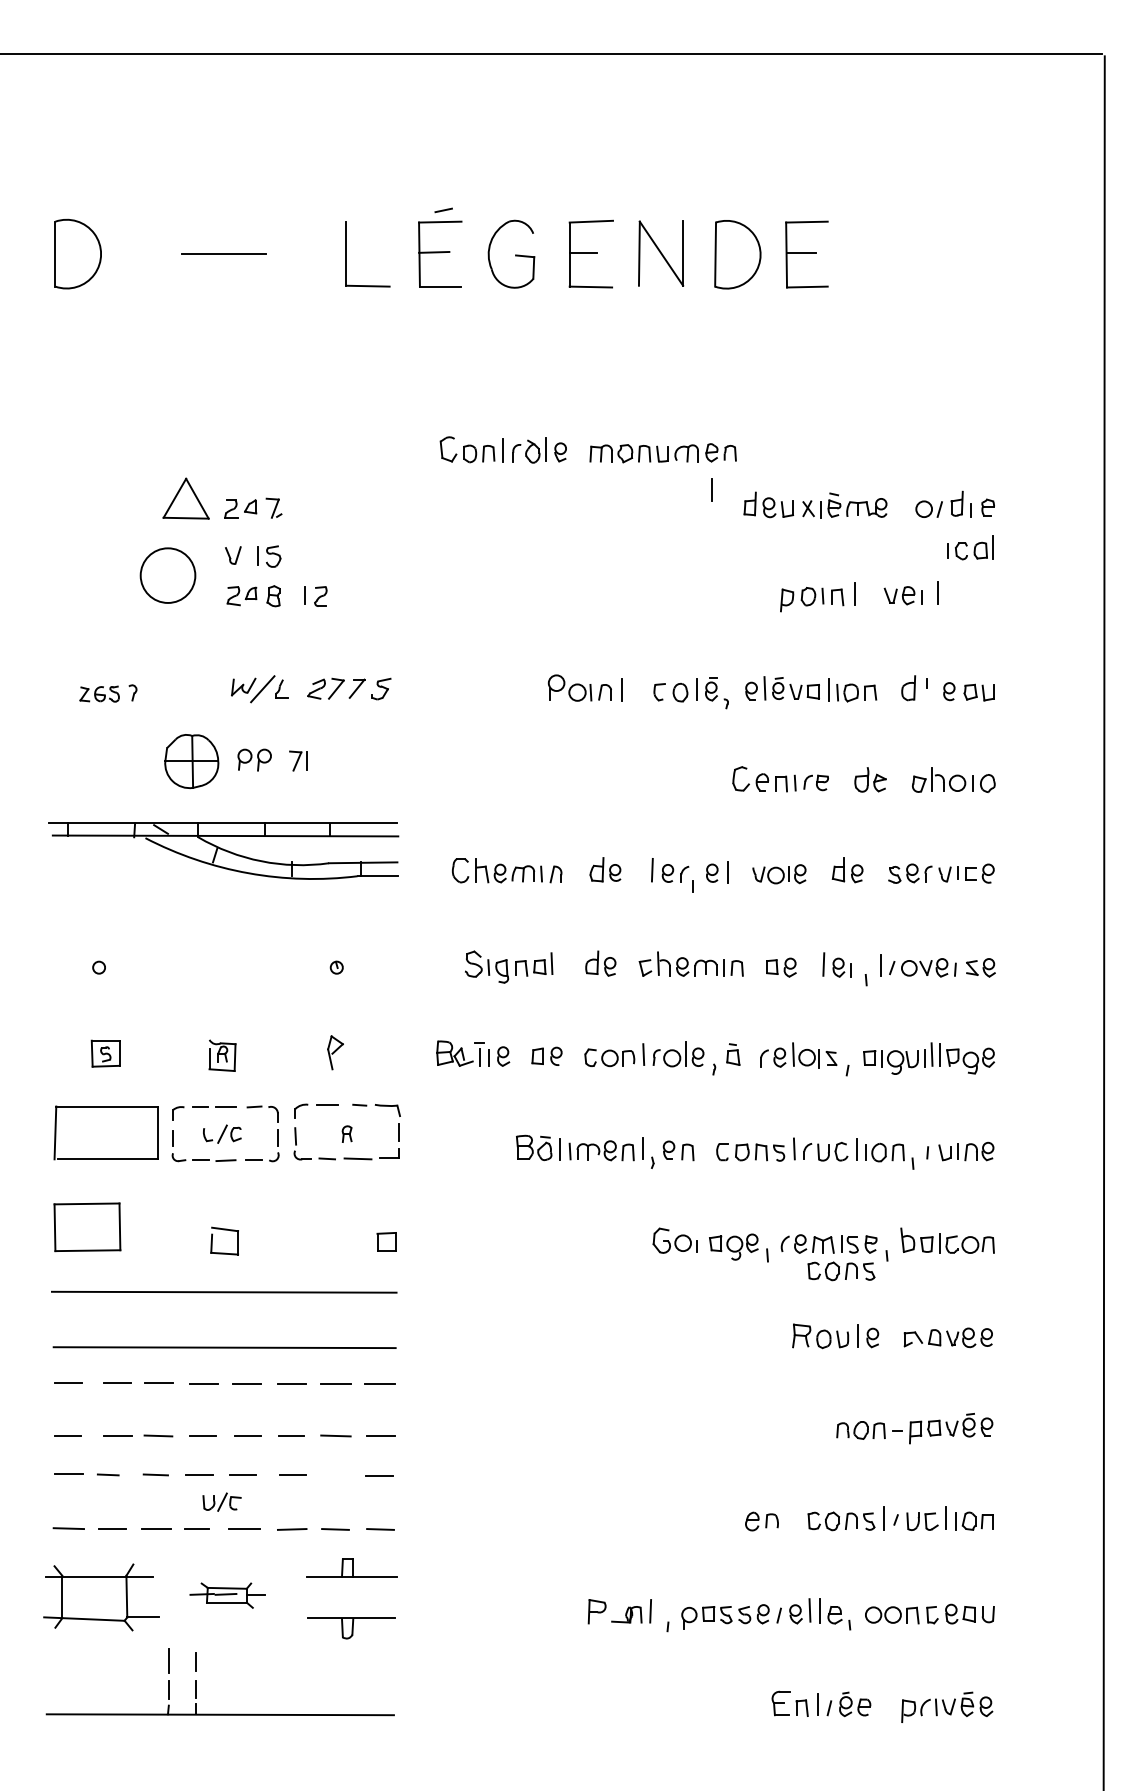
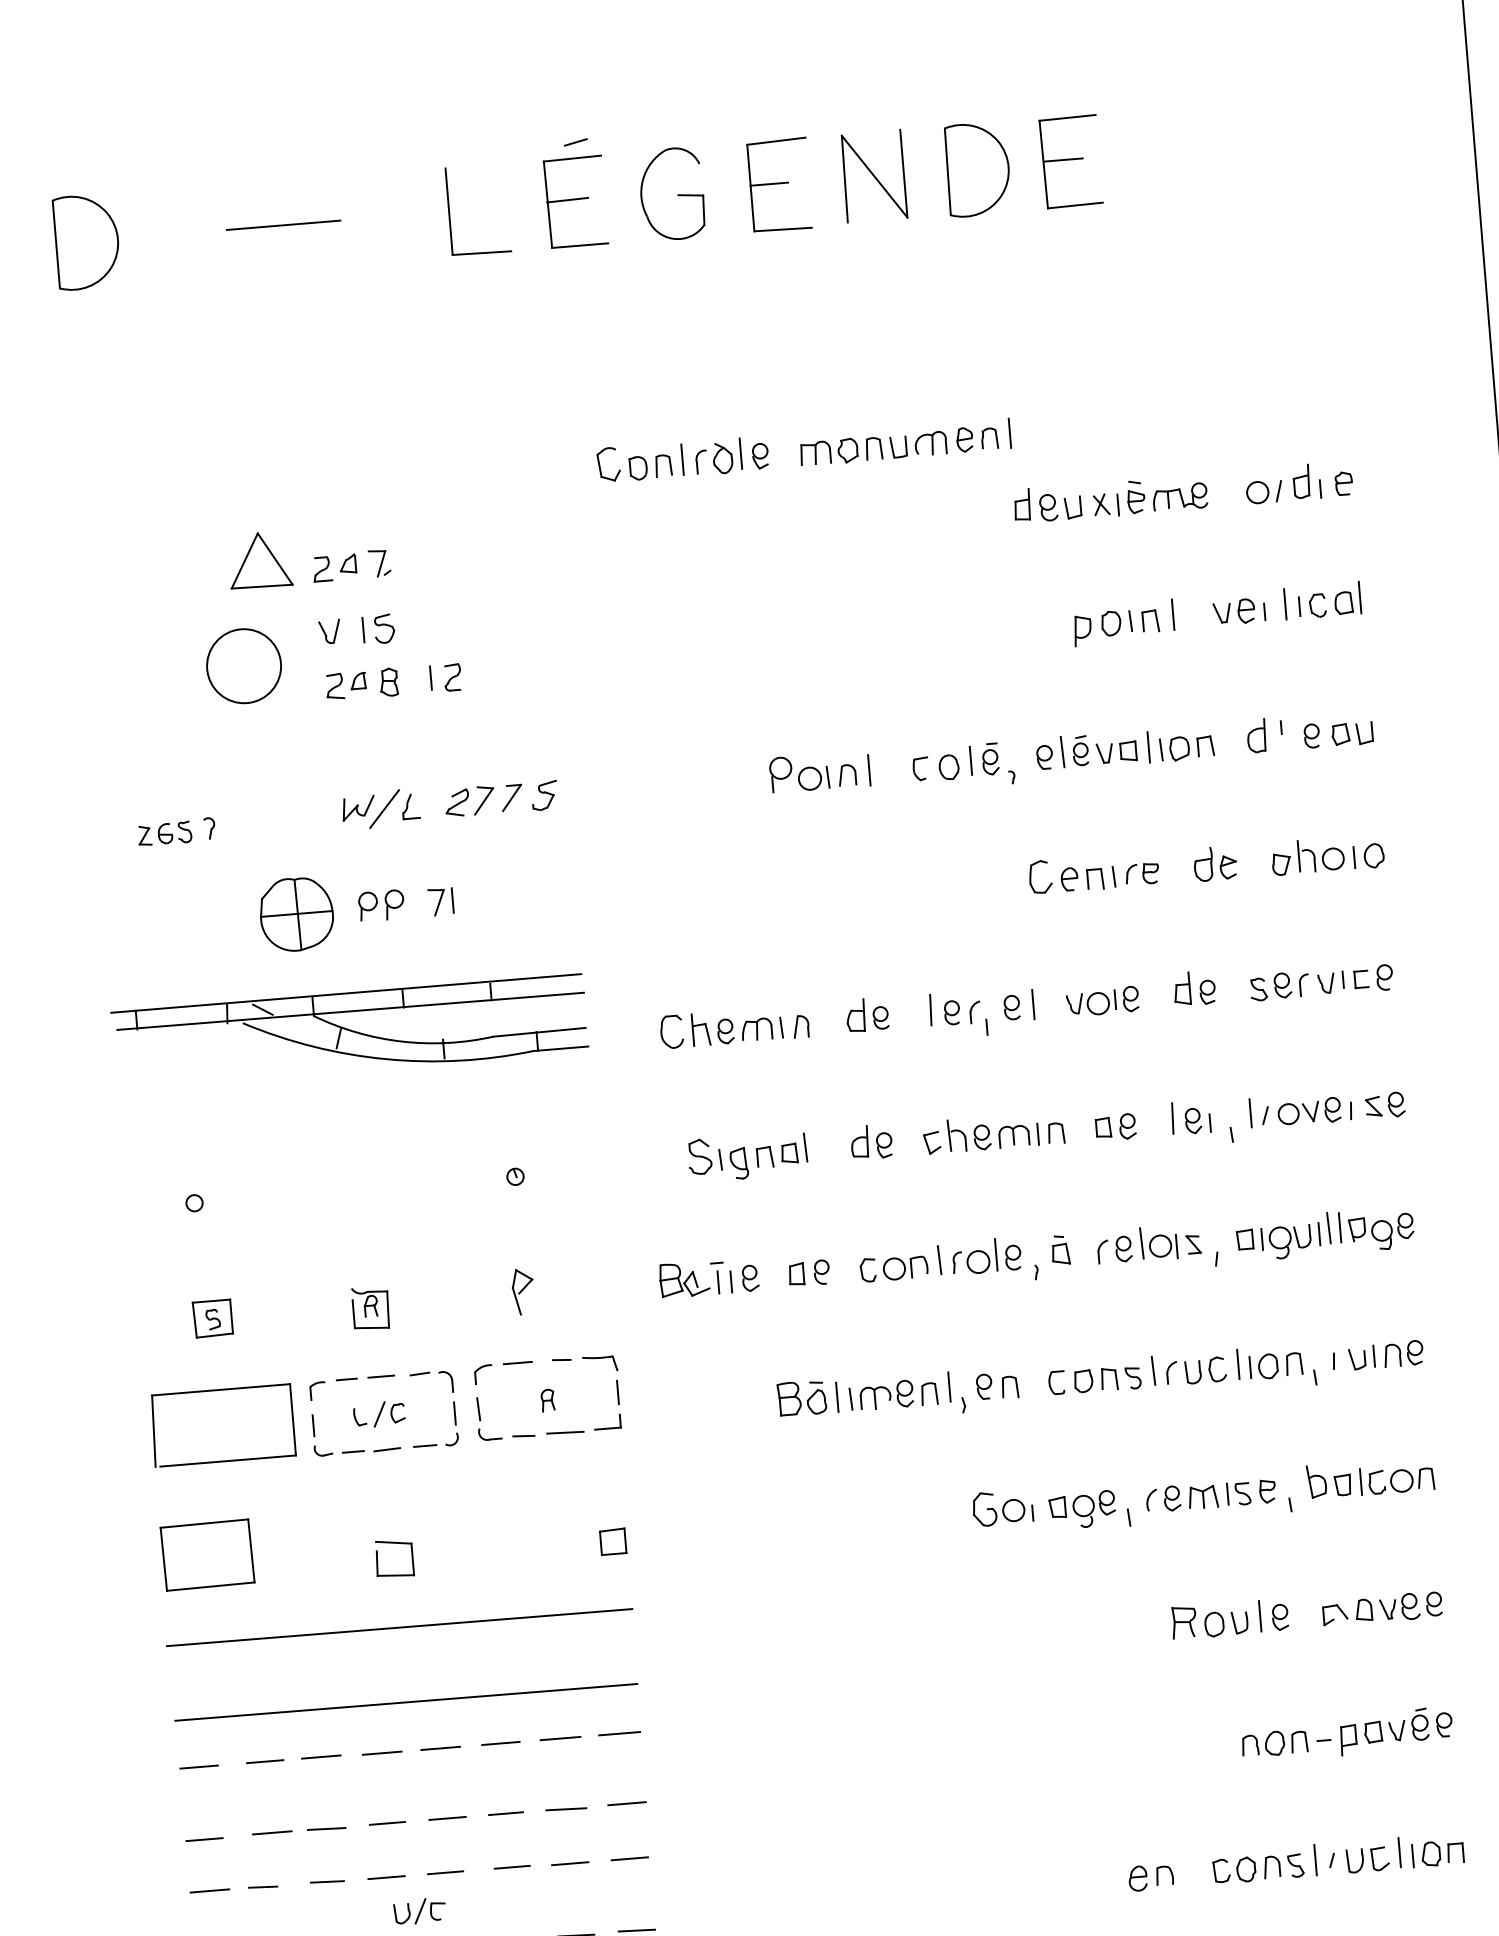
line: (711, 489) -> (1008, 433), moved
part: (970, 547) -> (1329, 599), moved
part: (841, 1271) -> (1230, 1531), removed
line: (335, 1476) -> (570, 1864), added

